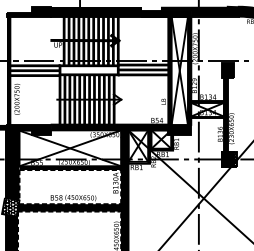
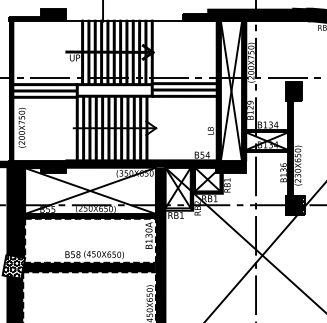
fill: (96, 11) -> (124, 14), removed

